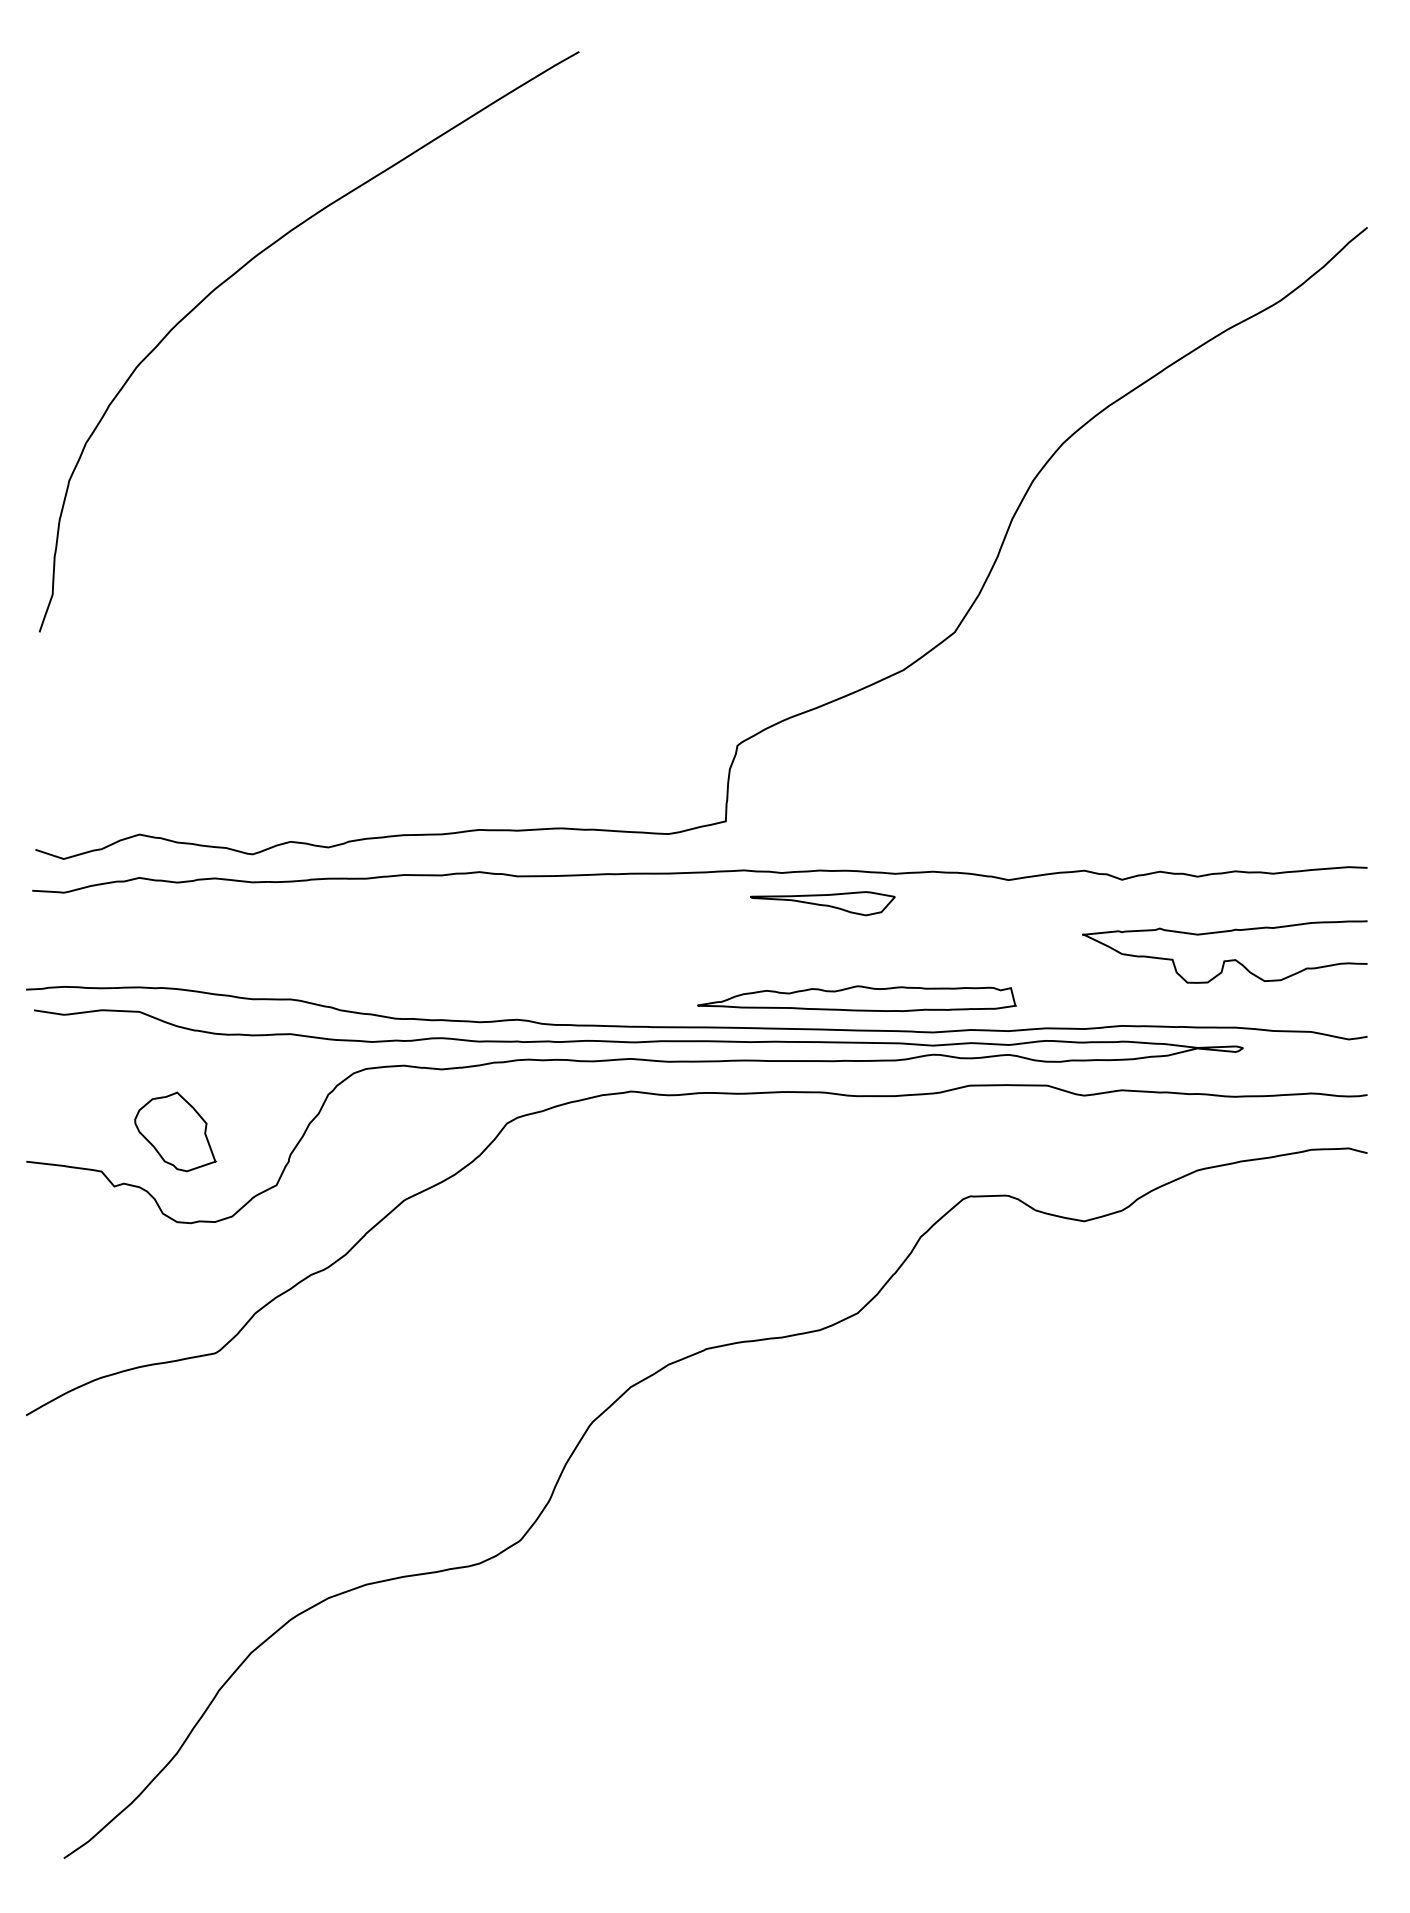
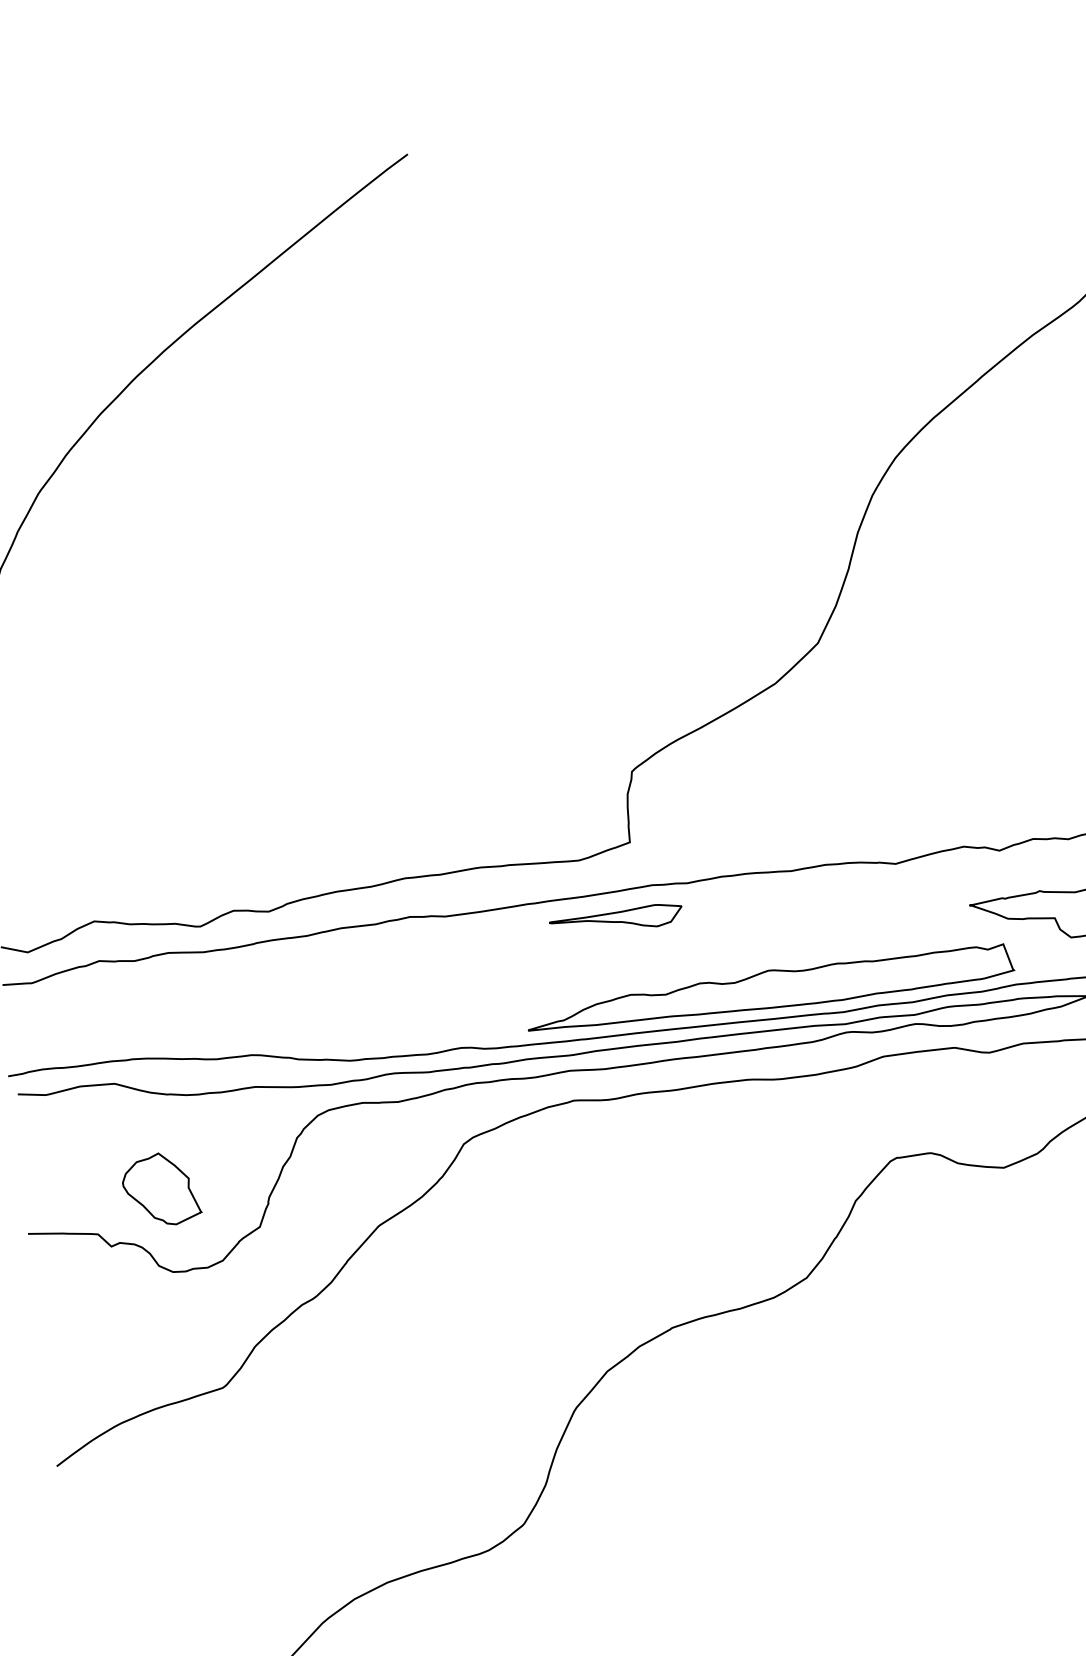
part: (822, 903) -> (616, 920), moved
part: (856, 998) -> (769, 989), size x1.67

